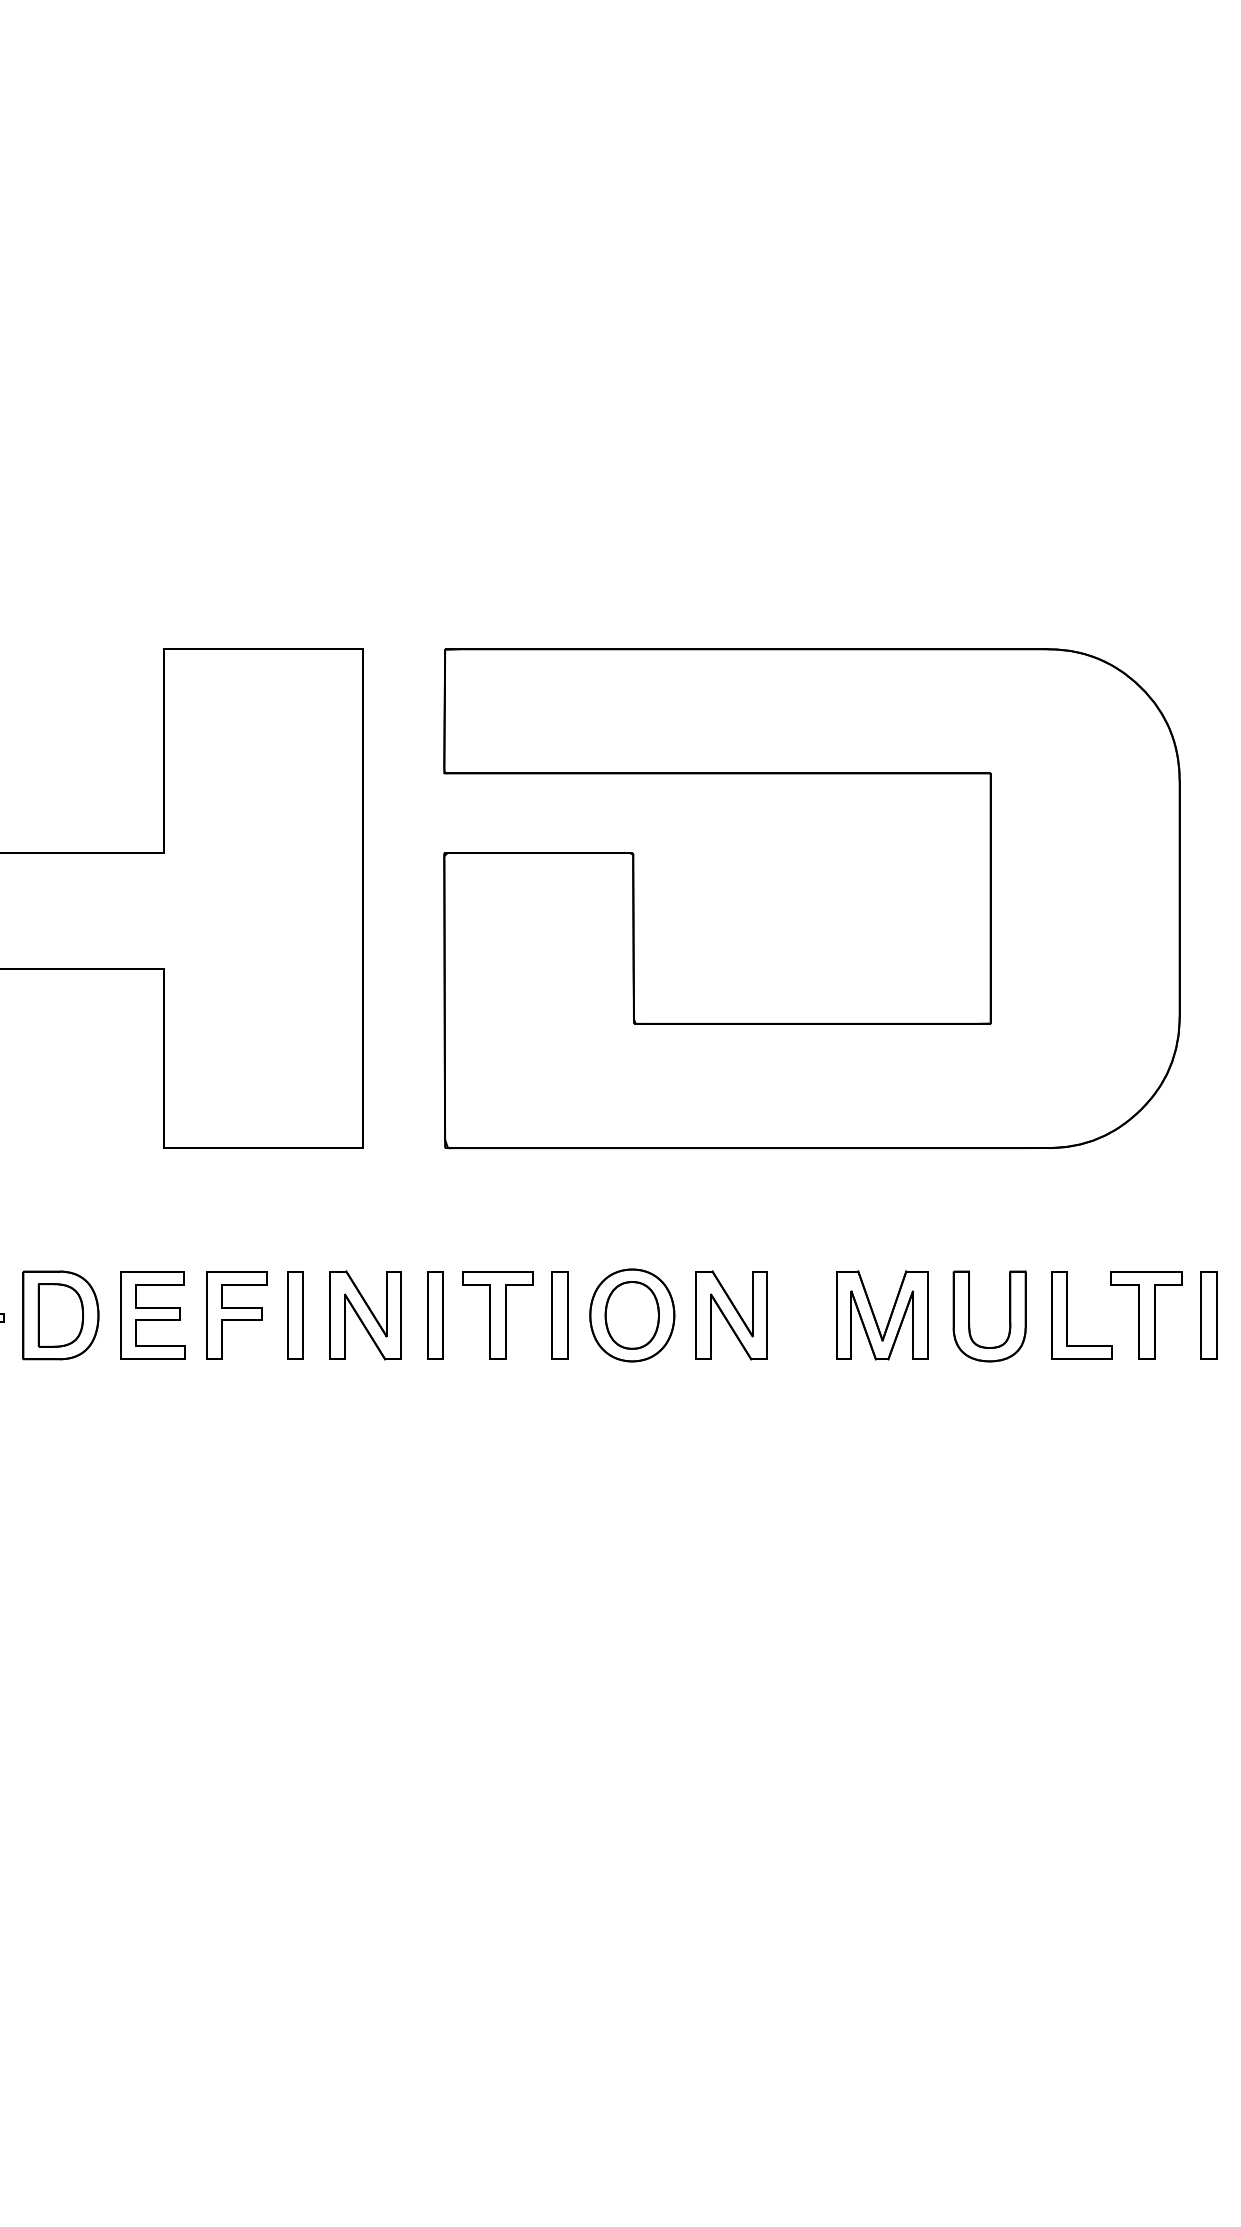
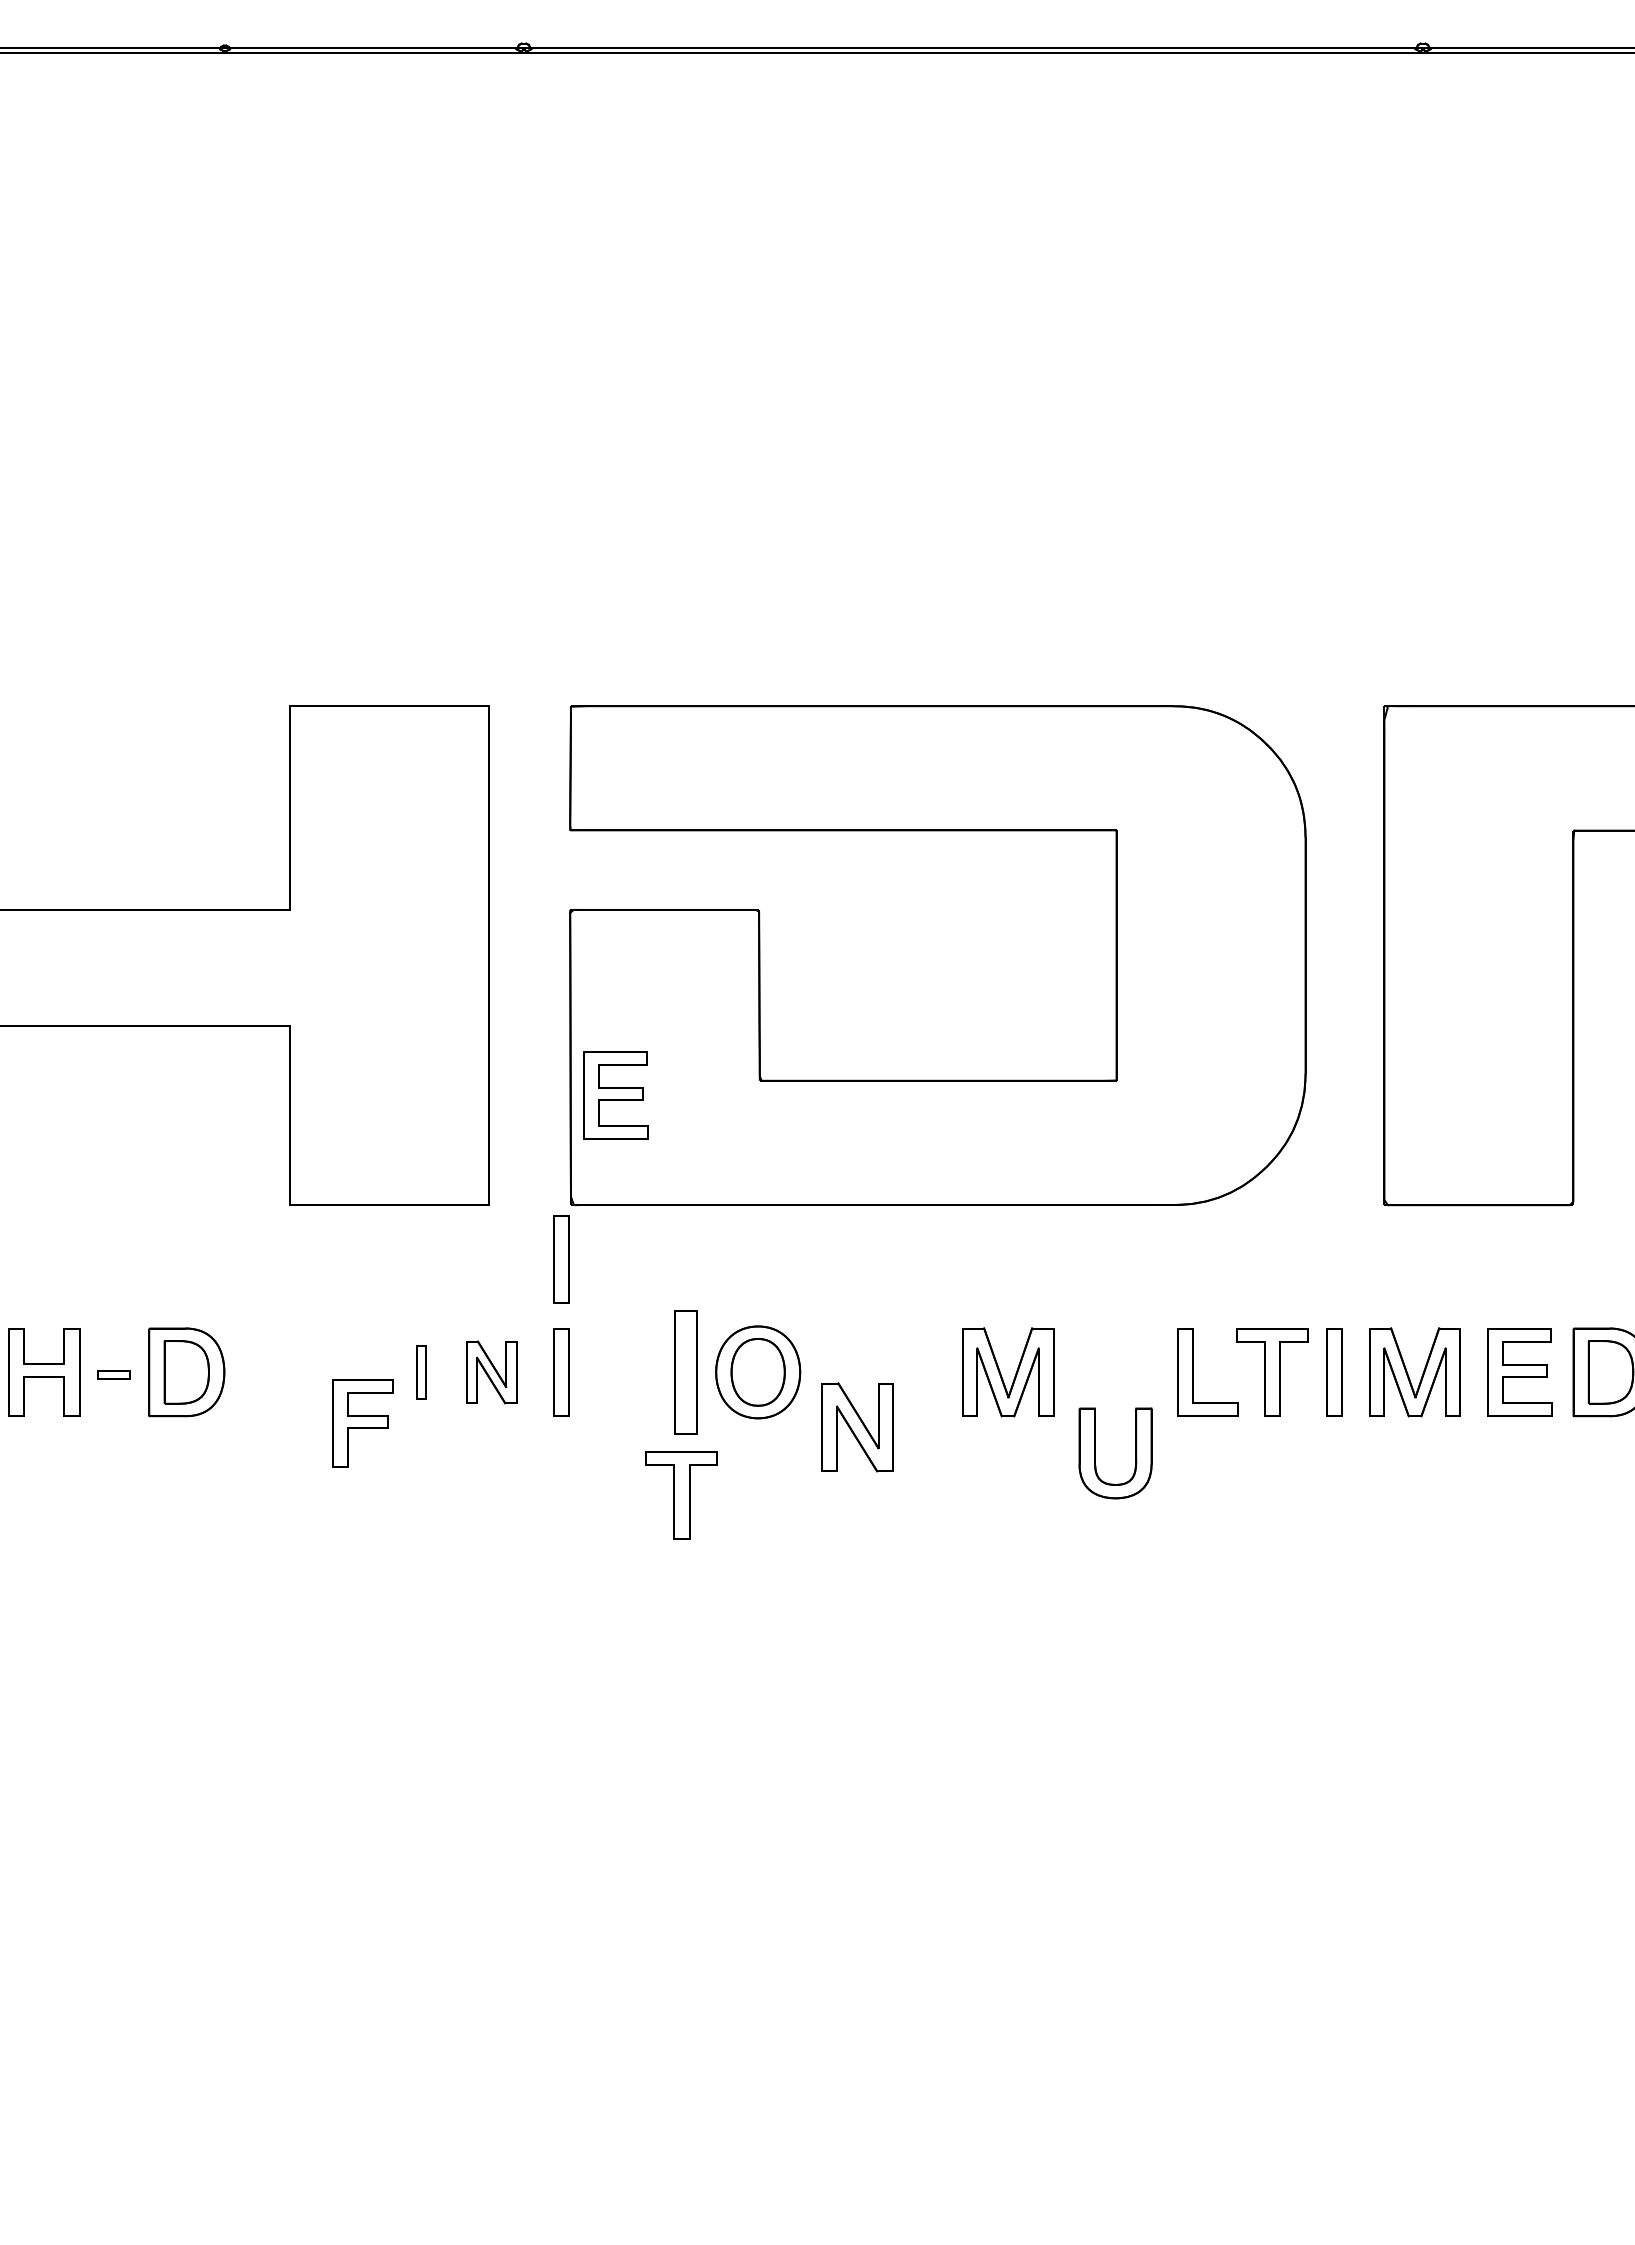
part: (435, 1202) -> (561, 1259), added
part: (152, 1315) -> (615, 1095), moved
part: (236, 1315) -> (362, 1423), moved
part: (295, 1315) -> (421, 1372), size x0.6
part: (365, 1315) -> (491, 1372), size x0.7
part: (497, 1315) -> (681, 1495), moved
part: (559, 1315) -> (685, 1372), size x1.4
part: (731, 1315) -> (857, 1427), moved
part: (969, 1316) -> (1095, 1453), moved

